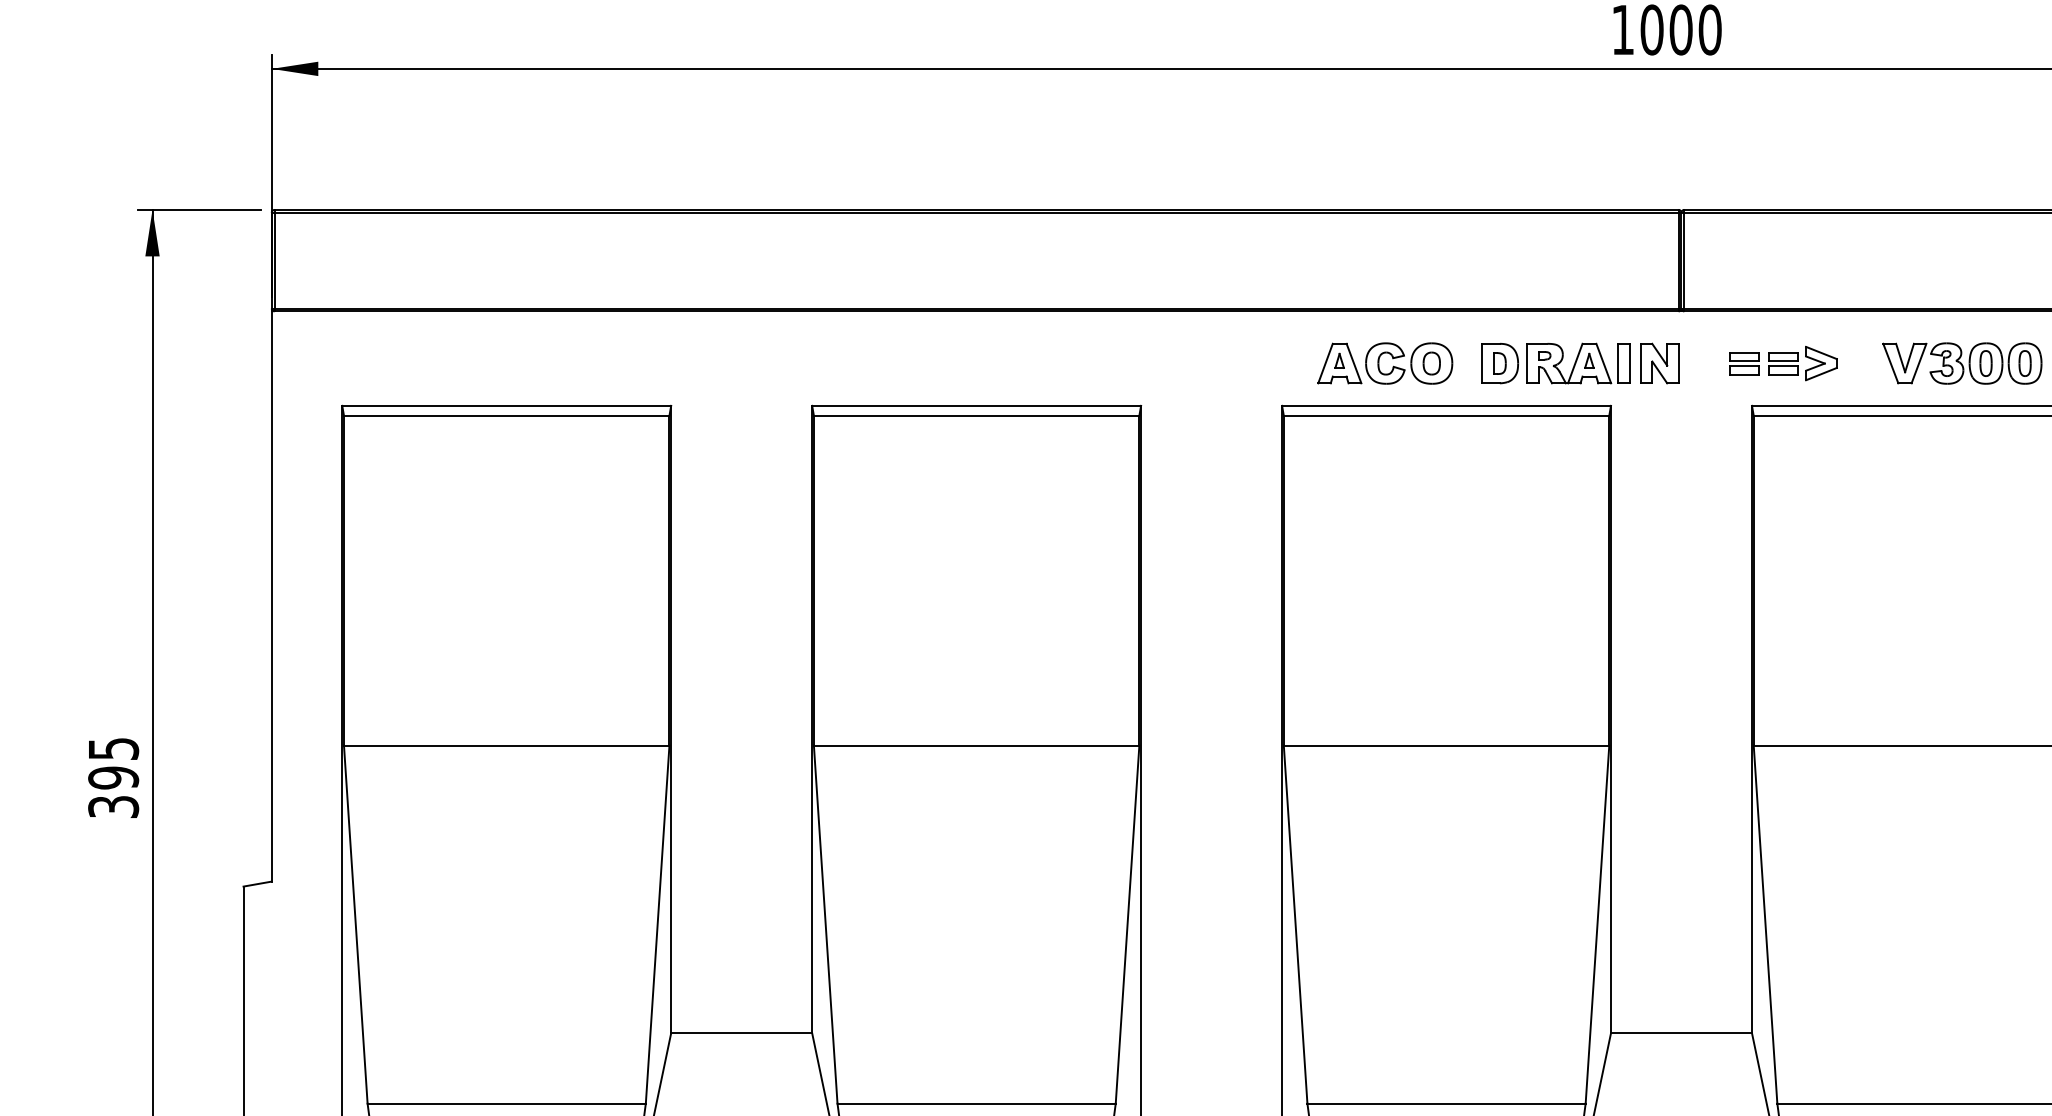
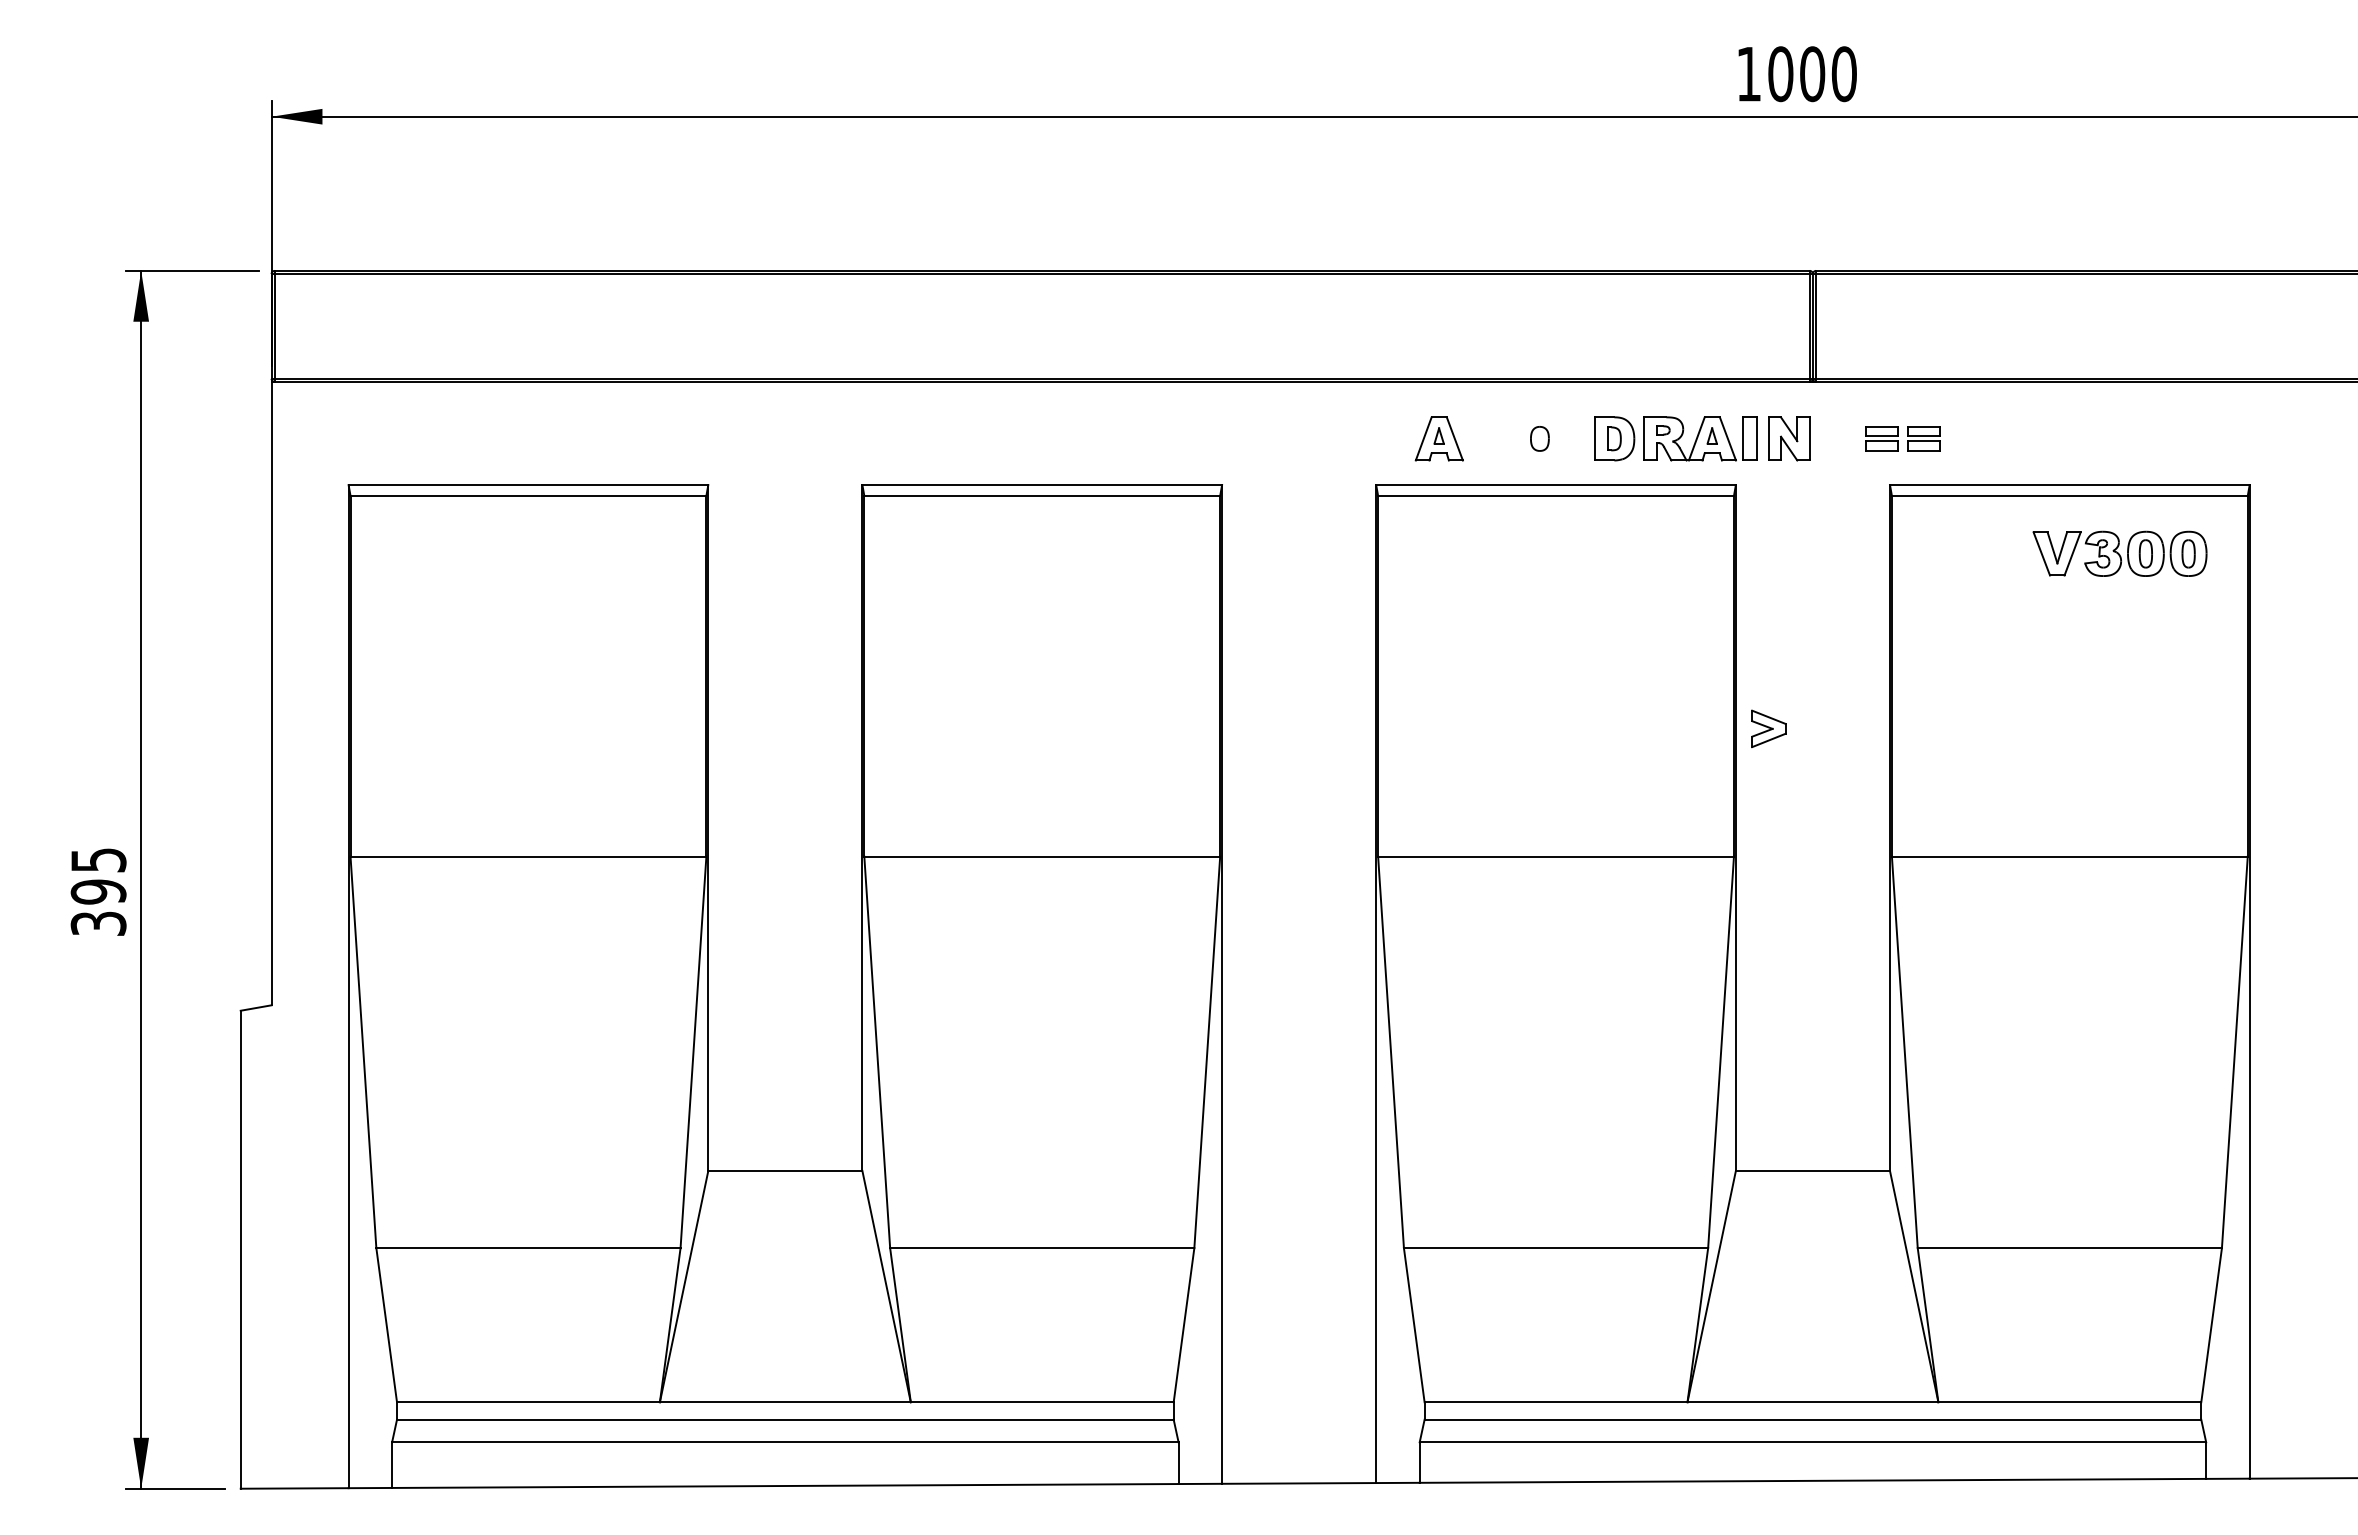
part: (1409, 363) -> (1515, 438), removed
part: (1821, 363) -> (1768, 728), moved
part: (1961, 363) -> (2119, 553), moved

